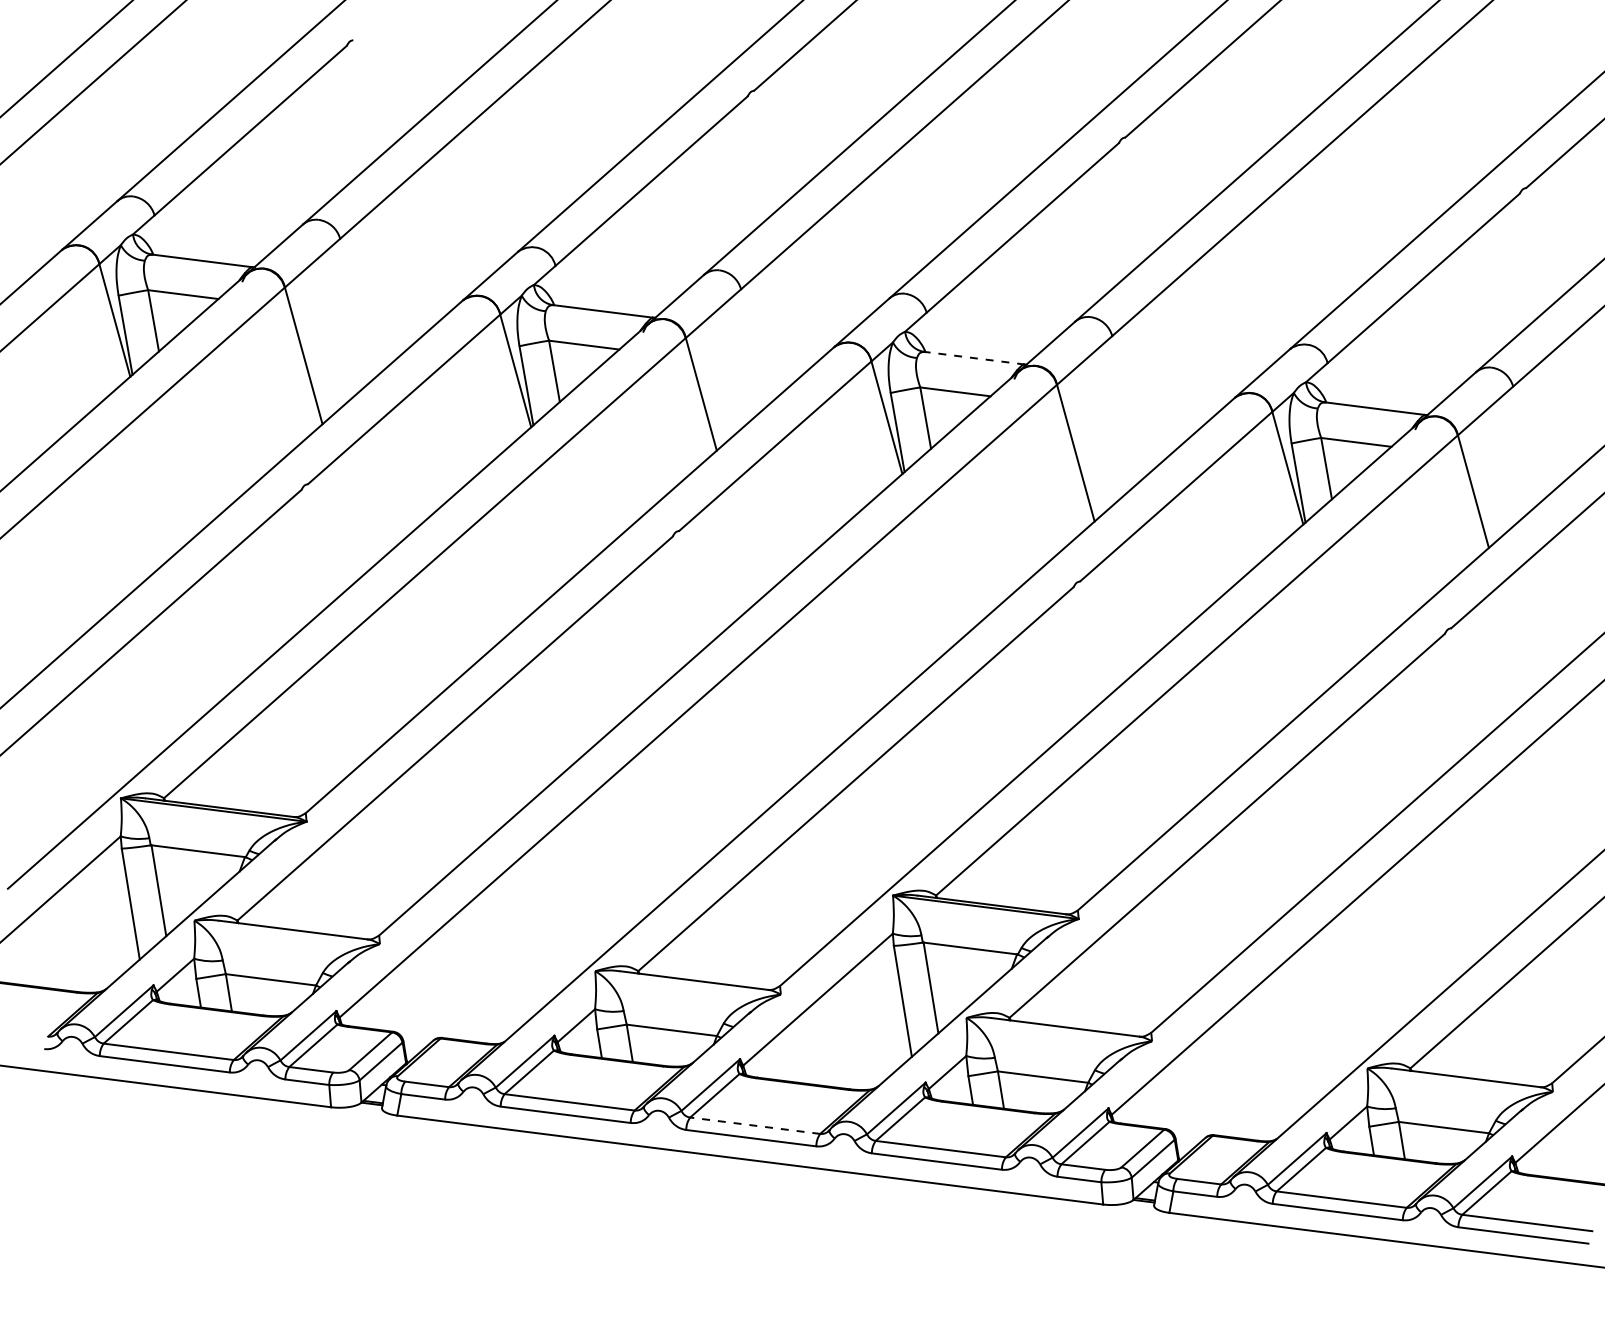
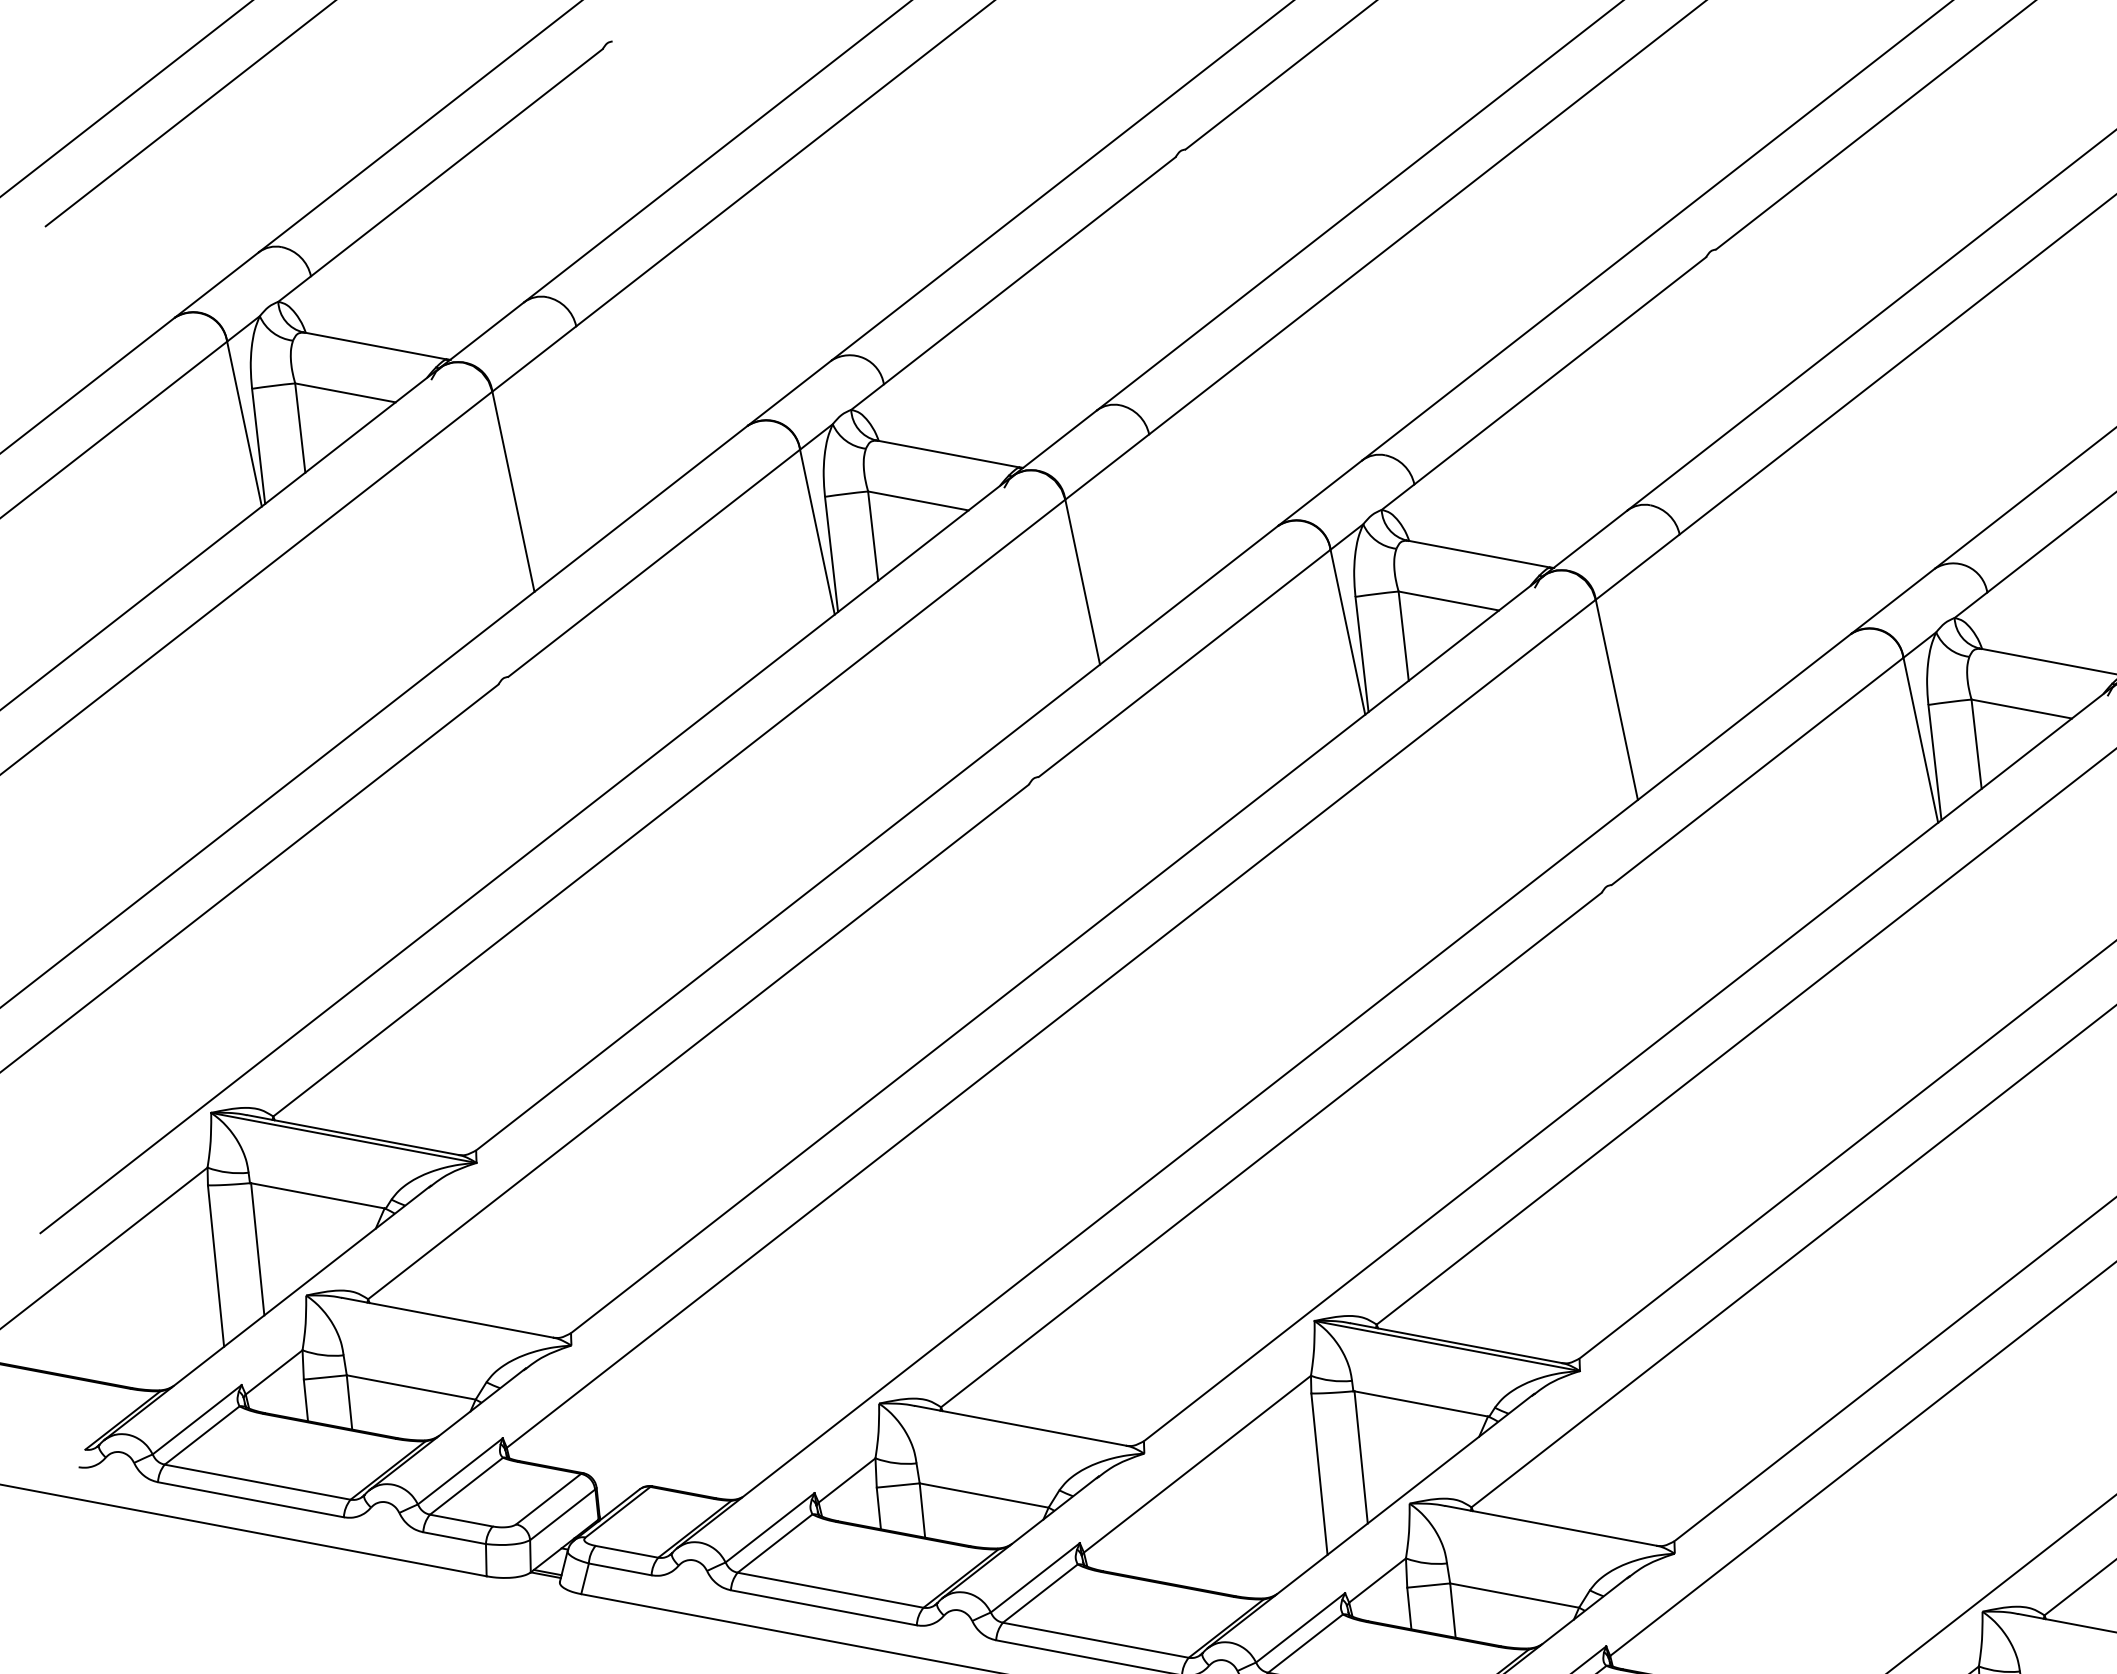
line: (973, 358) -> (1477, 554), dashed -> solid
line: (755, 1125) -> (1096, 1639), dashed -> solid

